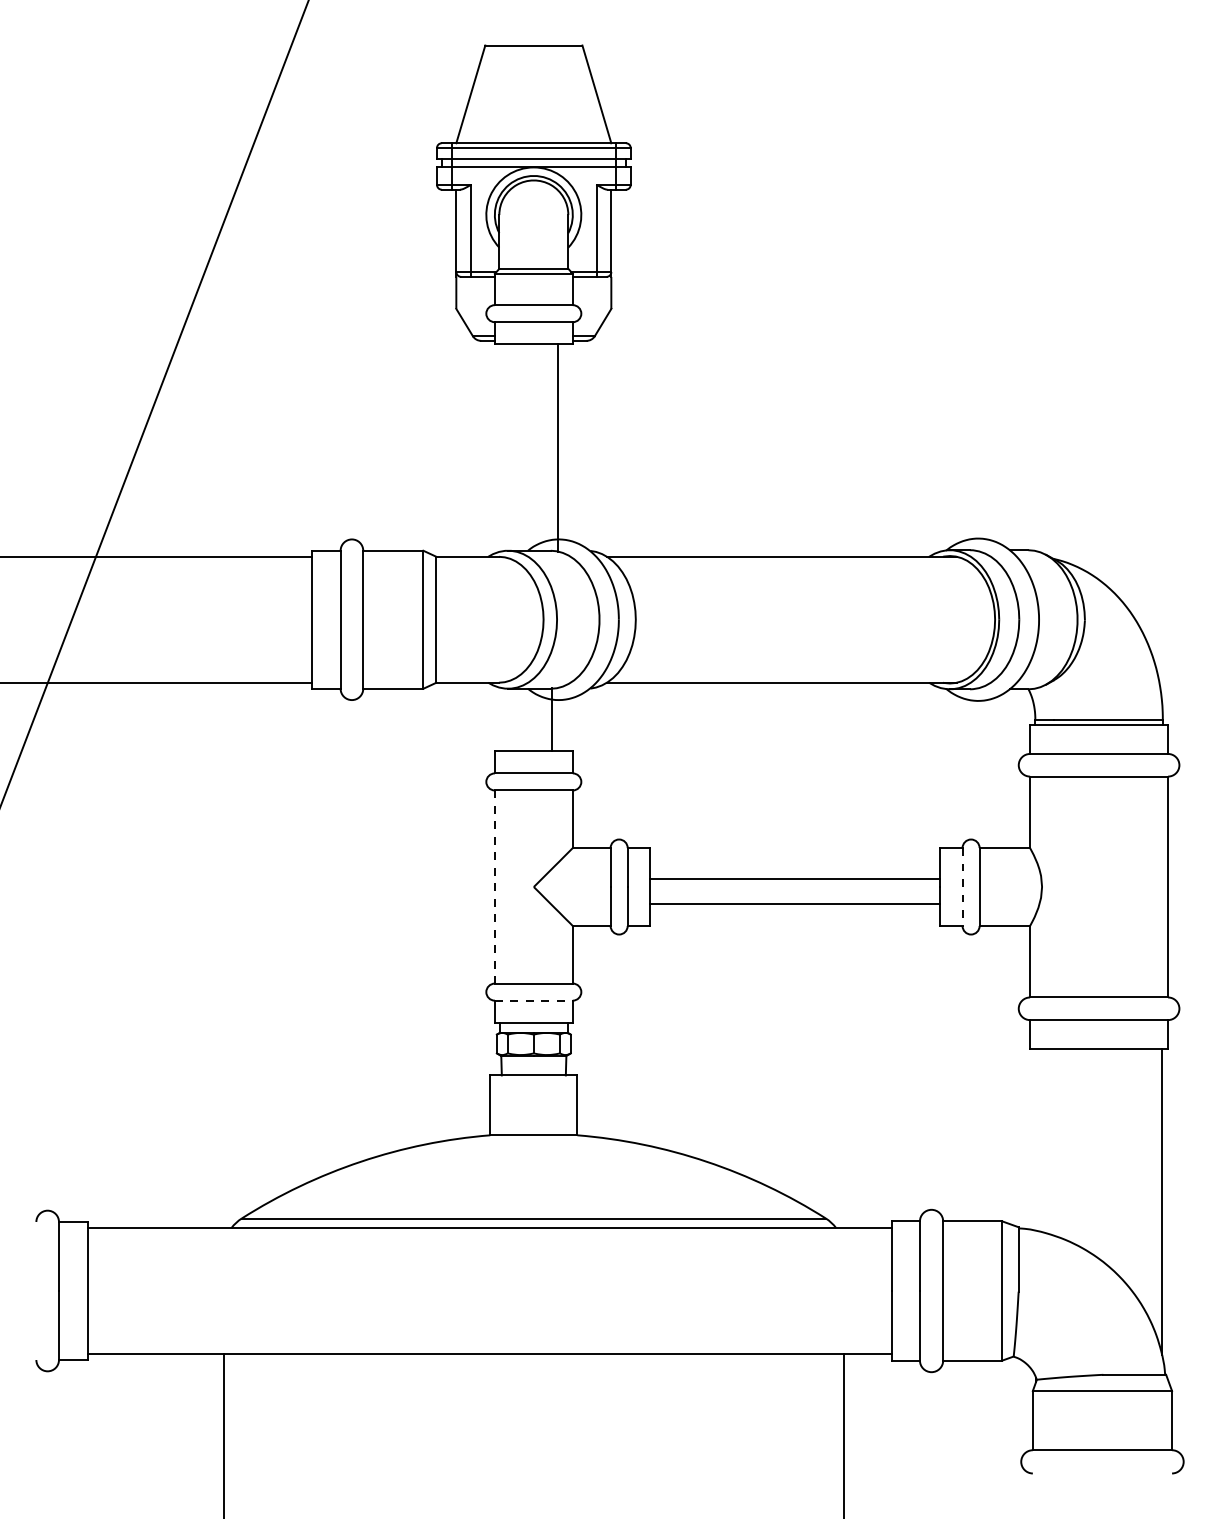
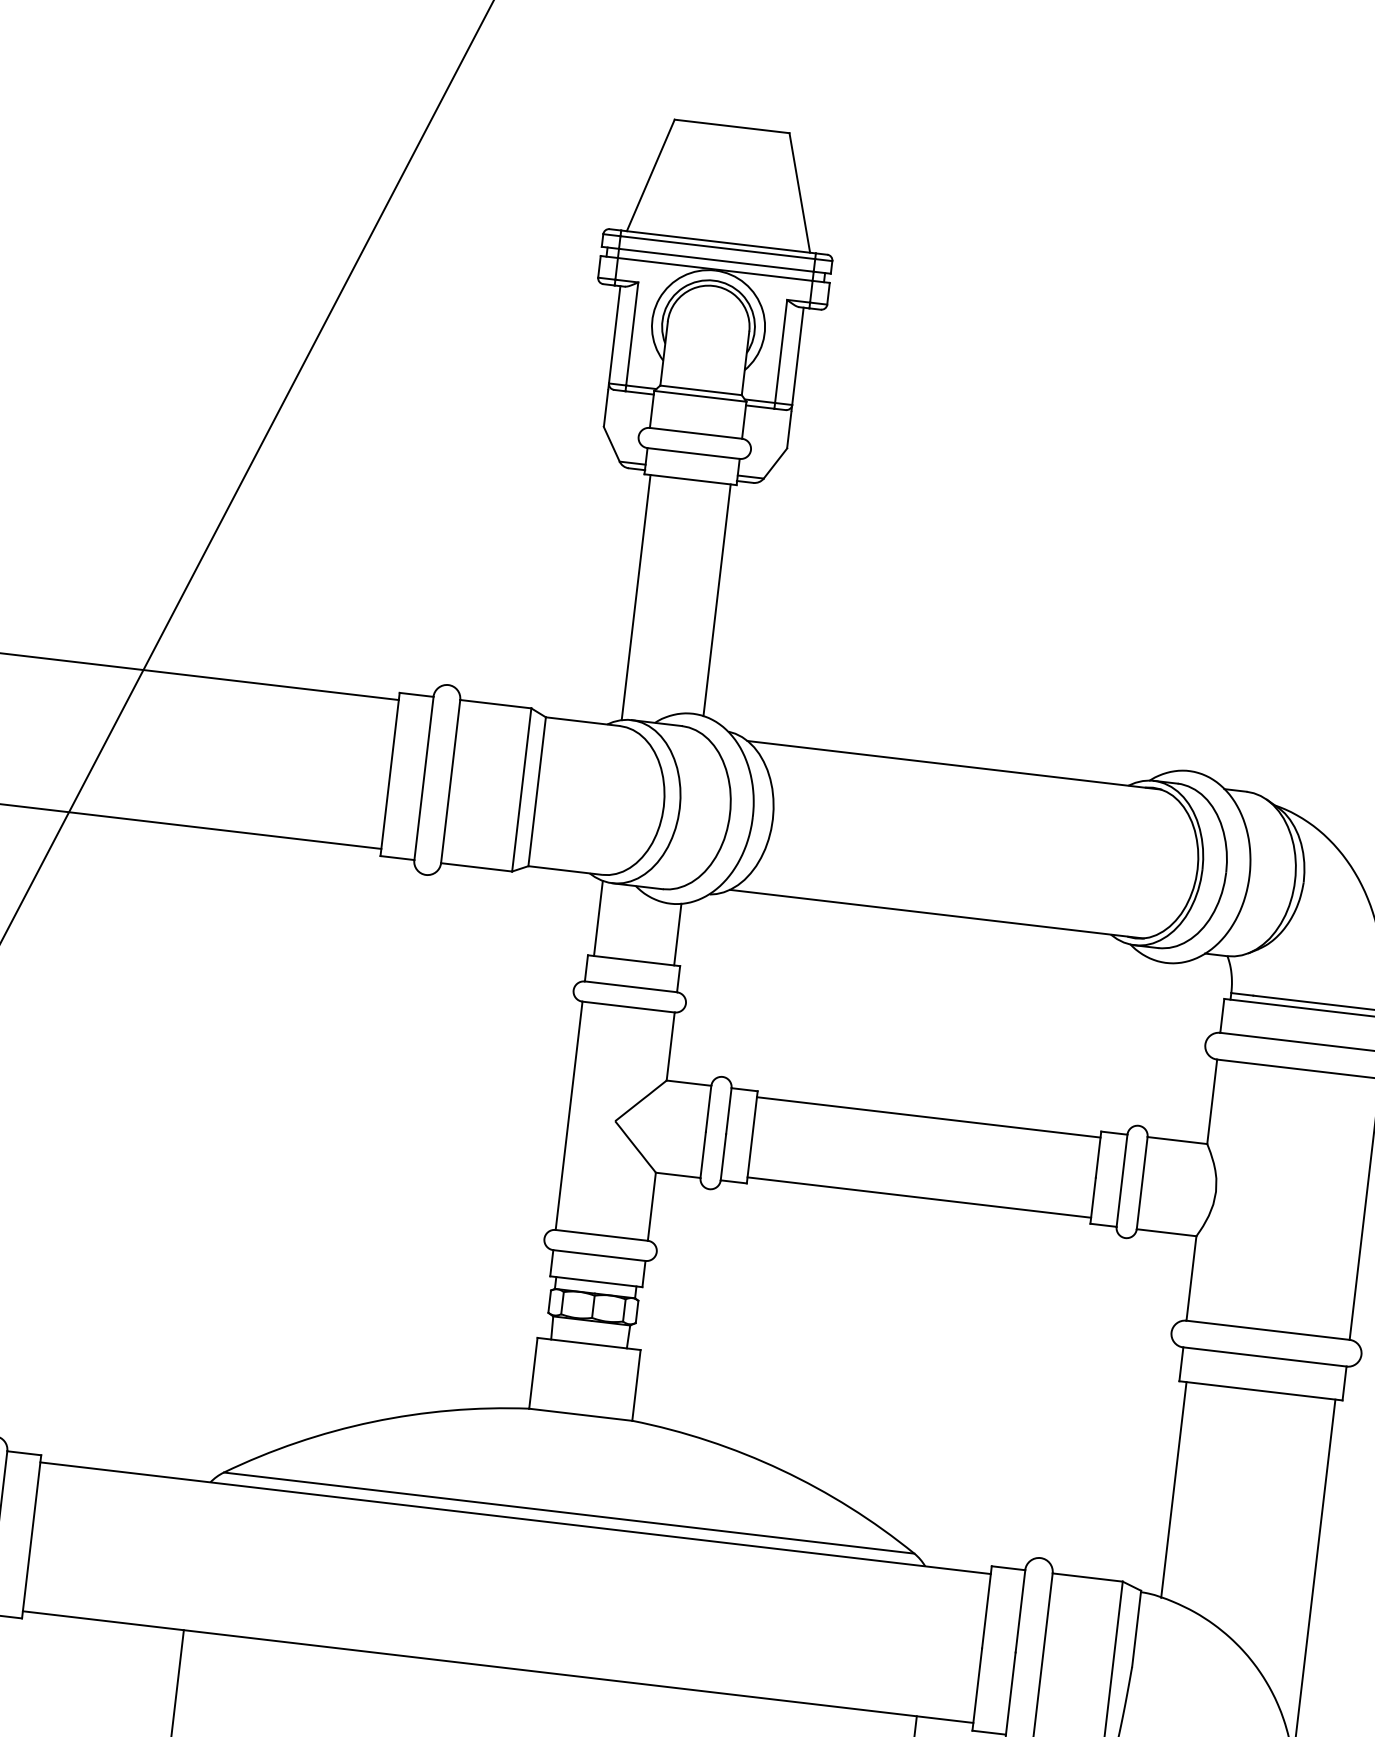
line: (567, 442) -> (716, 600), added
line: (557, 447) -> (635, 596), moved
line: (551, 719) -> (597, 918), moved
line: (567, 725) -> (677, 934), added
line: (794, 878) -> (918, 1196), moved
line: (494, 887) -> (568, 1116), dashed -> solid
line: (962, 887) -> (1121, 1181), dashed -> solid
line: (794, 904) -> (928, 1117), moved
line: (533, 1000) -> (599, 1255), dashed -> solid
line: (1036, 1139) -> (1174, 1489), added

